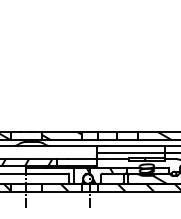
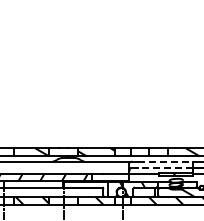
line: (136, 145) -> (166, 161), solid -> dashed
line: (135, 153) -> (165, 168), solid -> dashed

